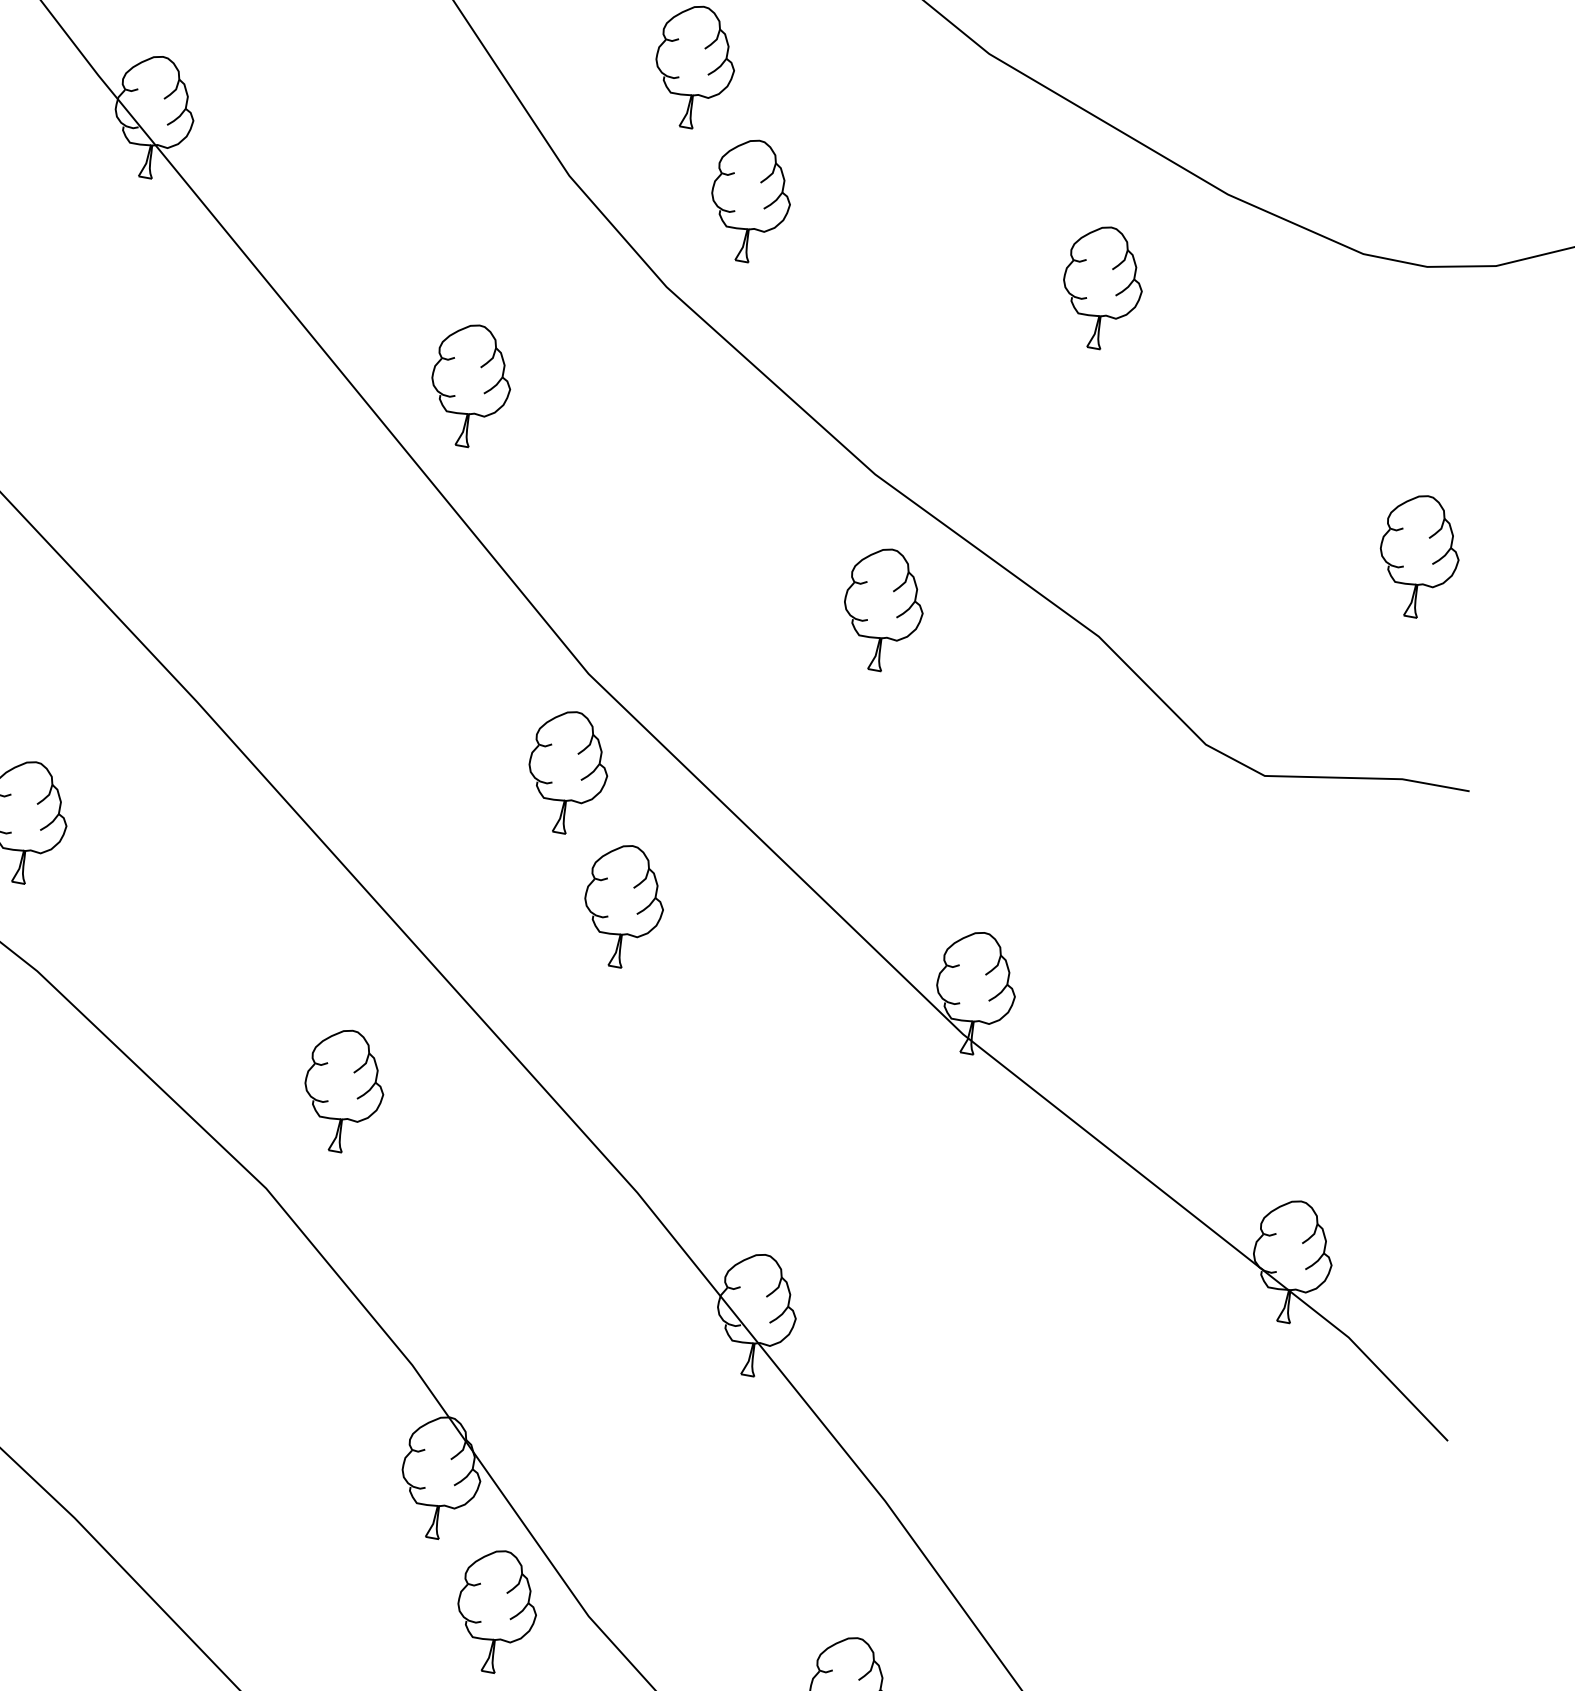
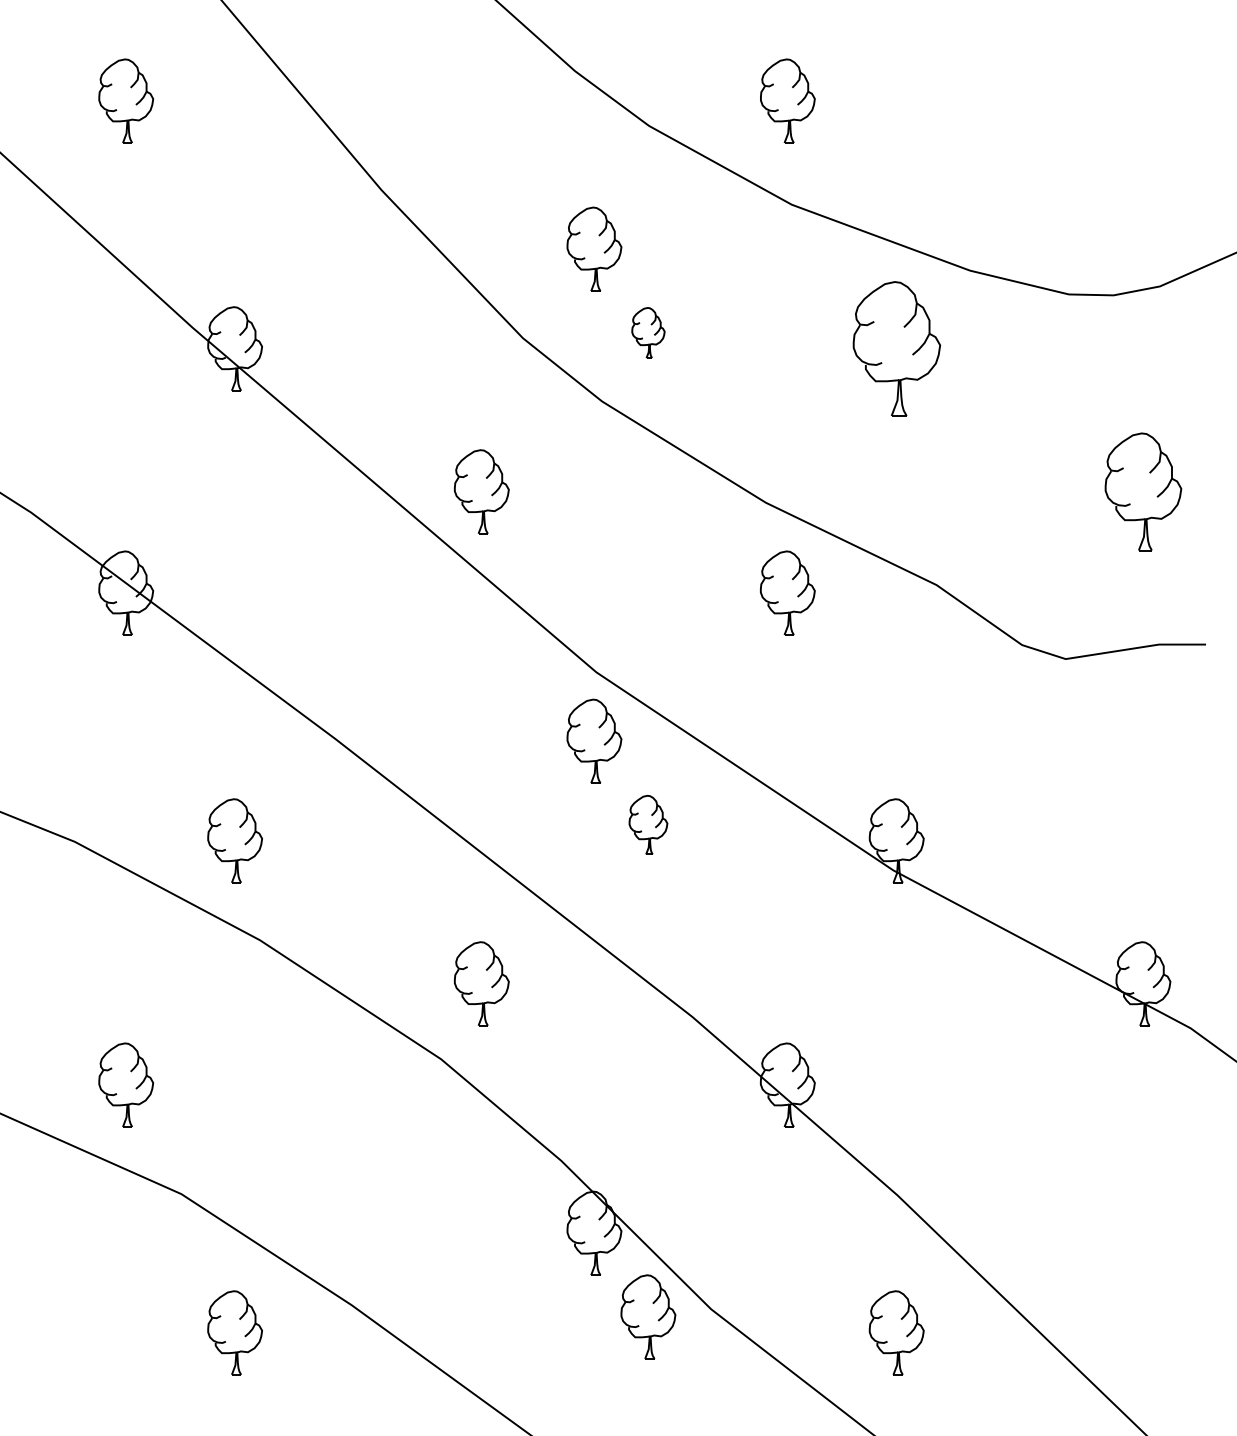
part: (750, 200) -> (648, 332), size x0.6
part: (1102, 287) -> (896, 348), size x1.6
part: (1419, 555) -> (1143, 491), size x1.4
part: (624, 905) -> (648, 824), size x0.7

